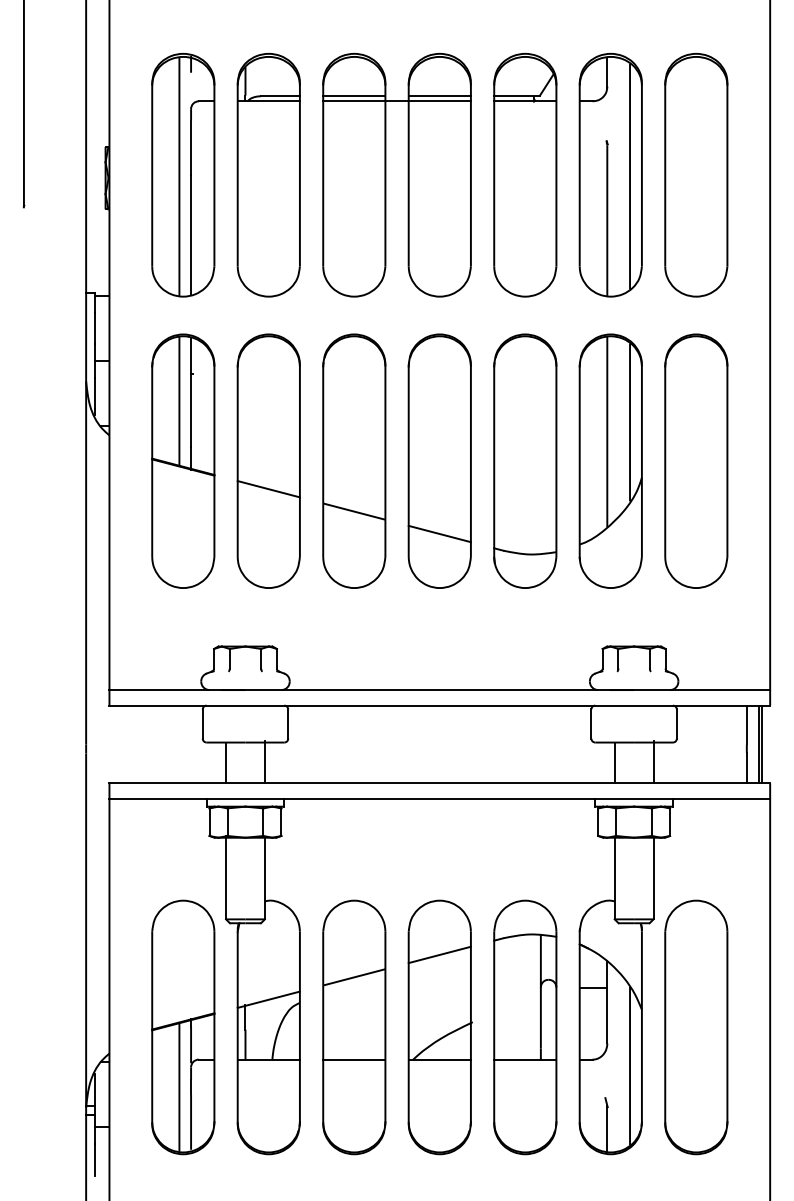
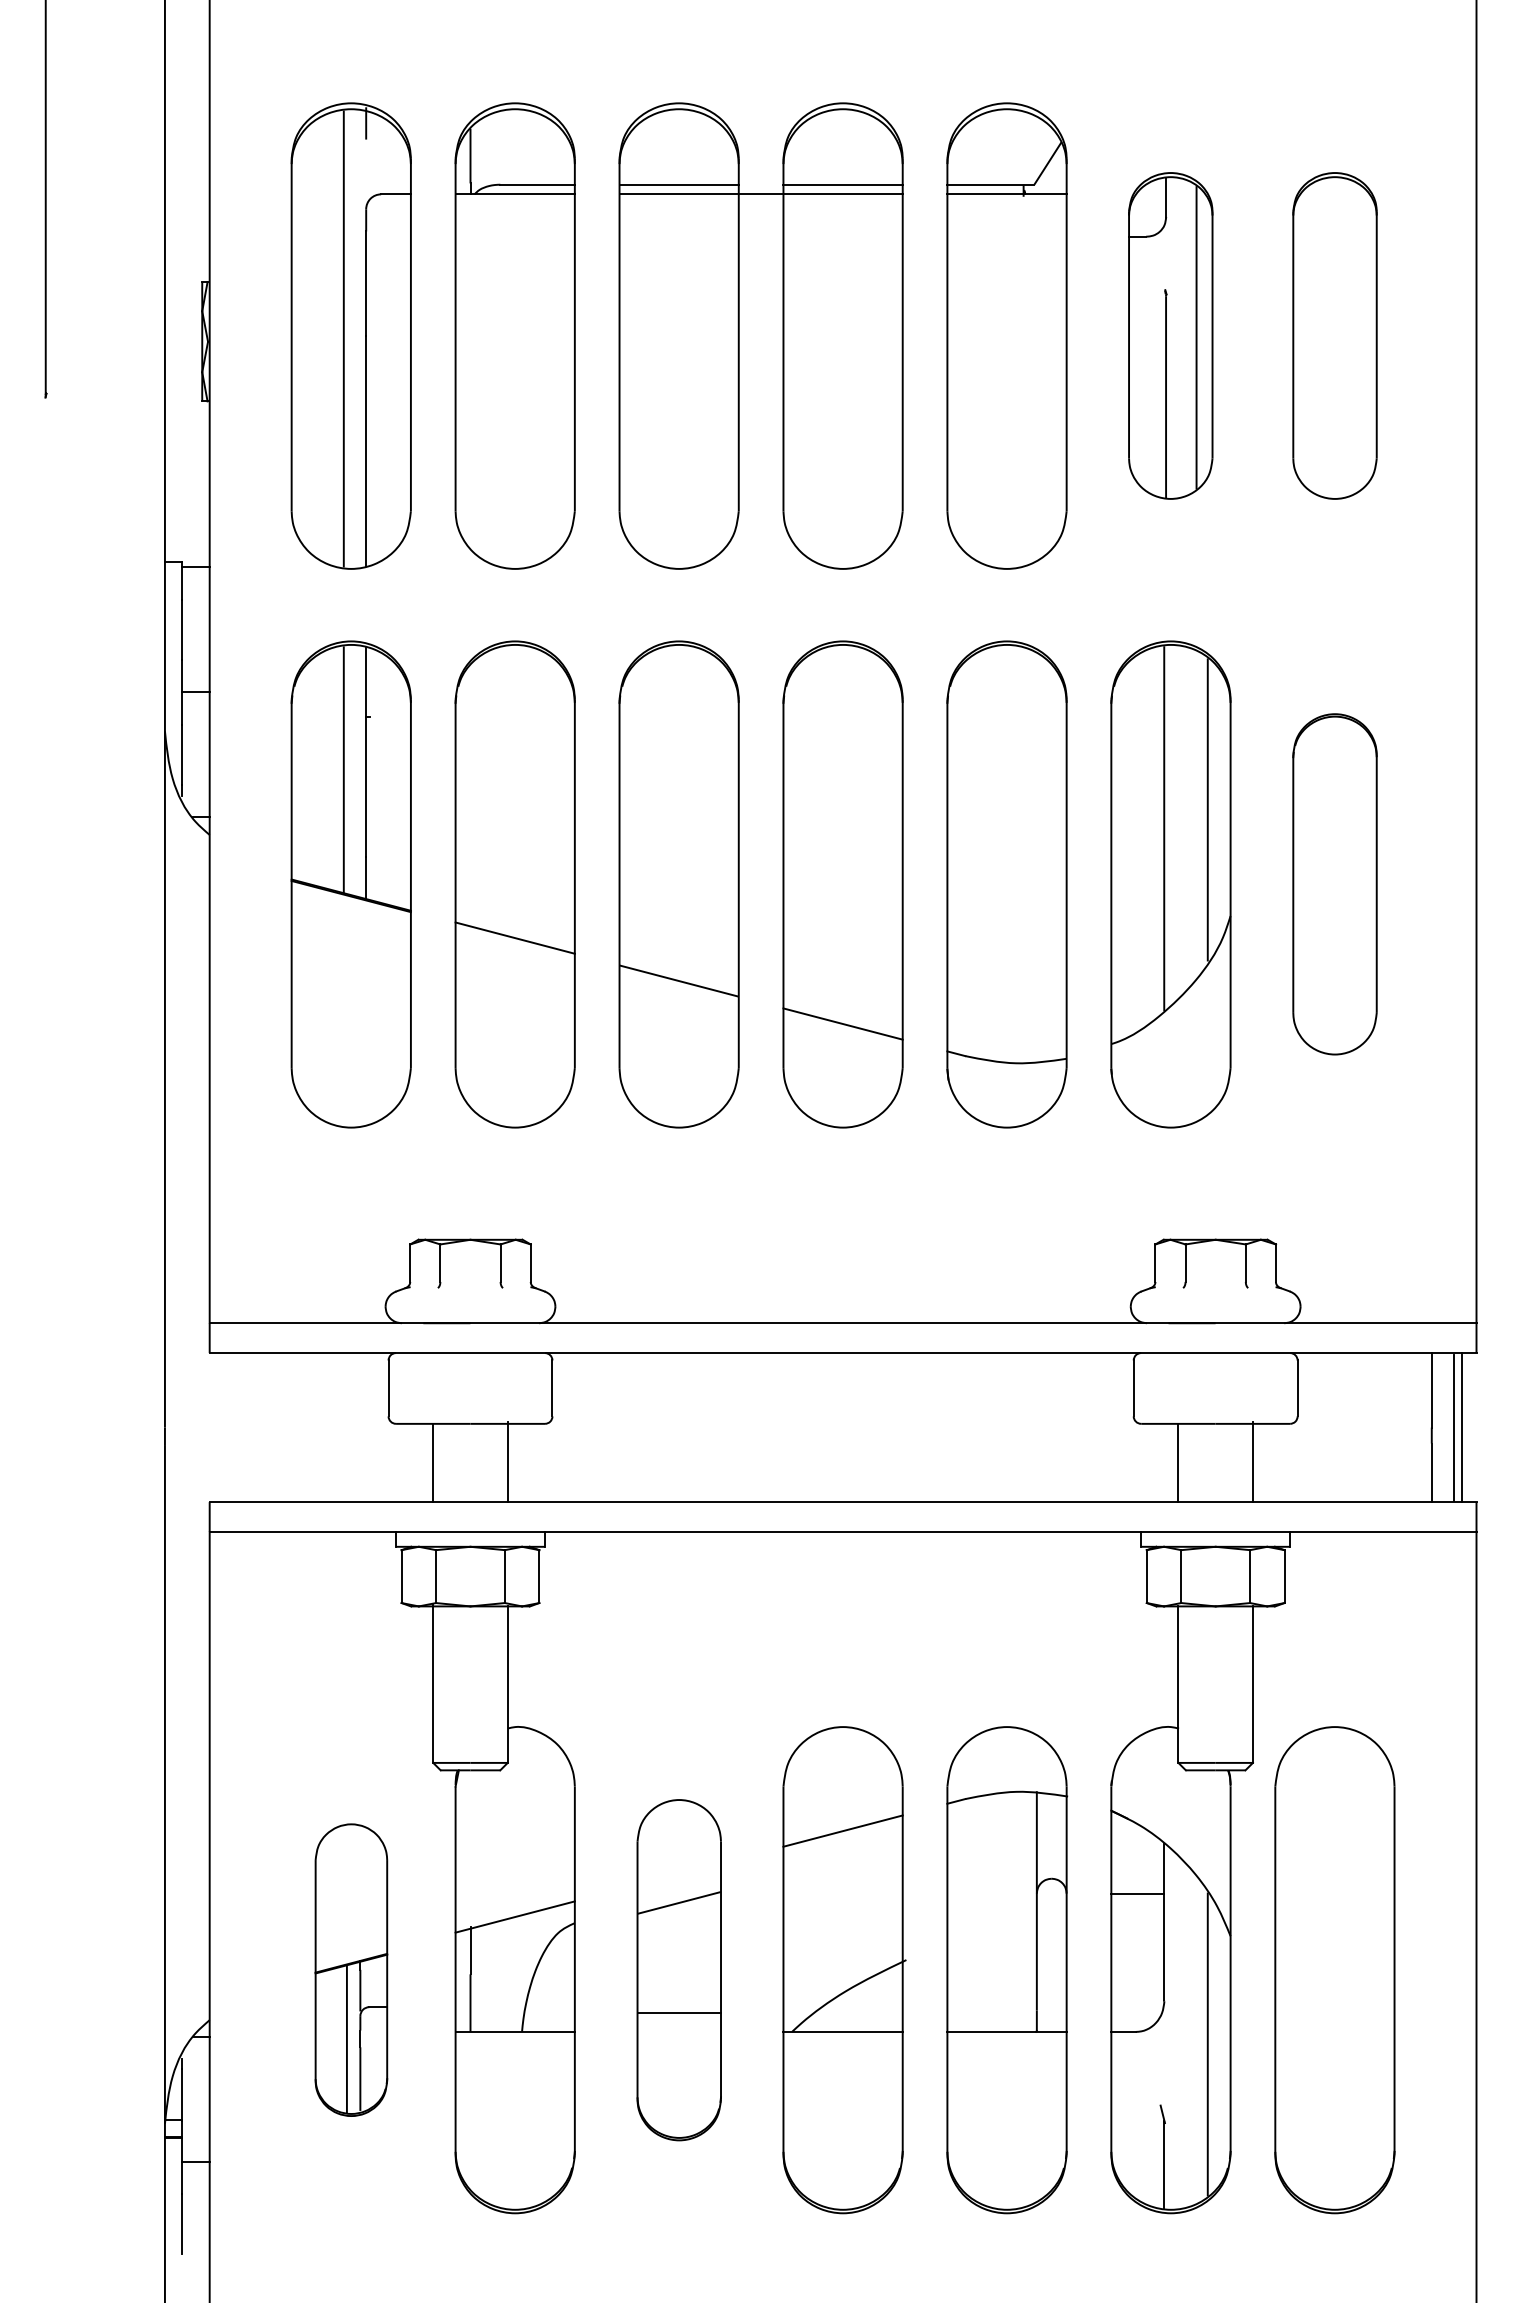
part: (610, 174) -> (1170, 334), size x0.7
part: (696, 174) -> (1335, 334), size x0.7
part: (696, 460) -> (1335, 883), size x0.7
part: (183, 1027) -> (351, 1970), size x0.6
part: (354, 1027) -> (679, 1970), size x0.7

